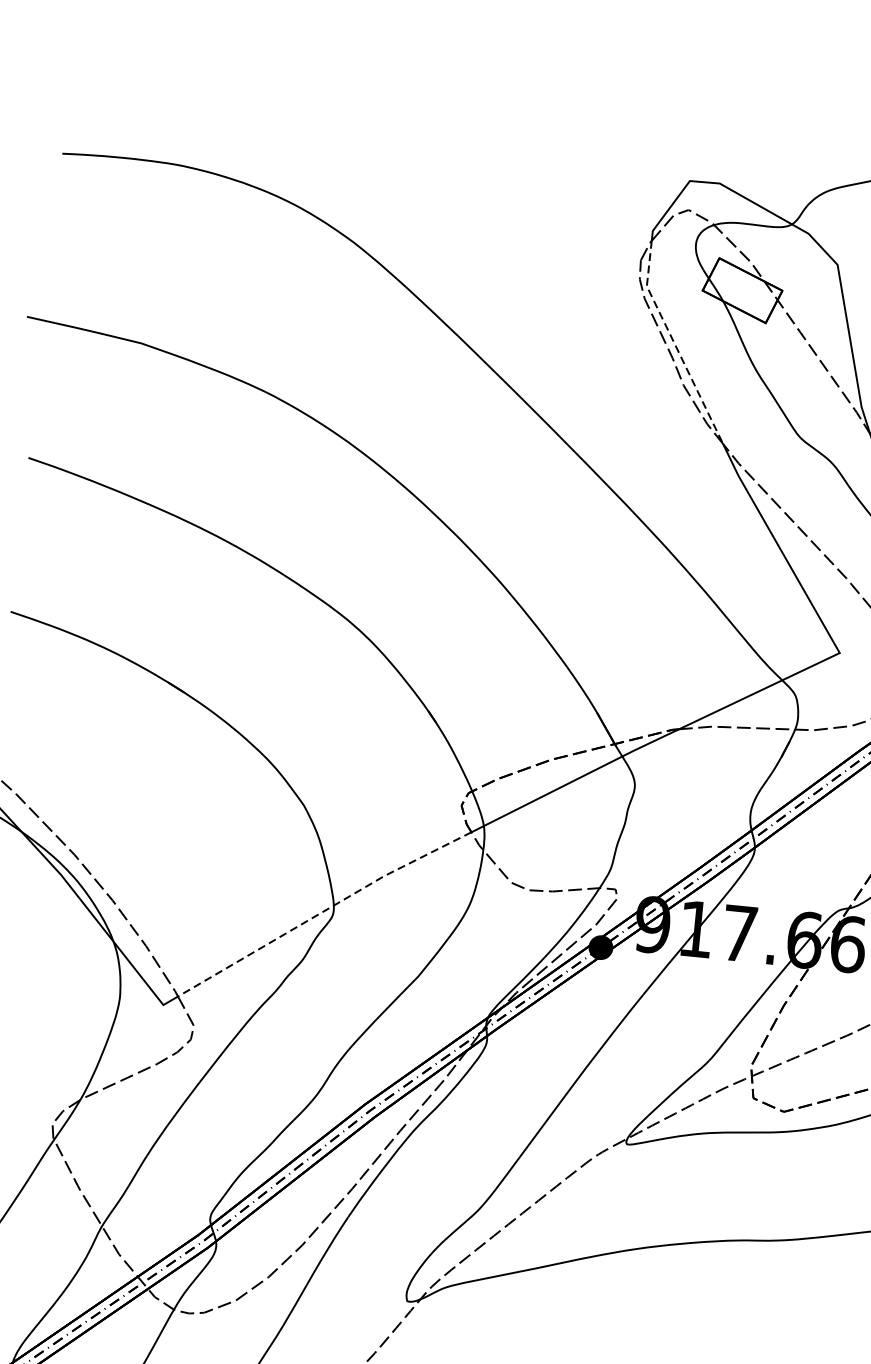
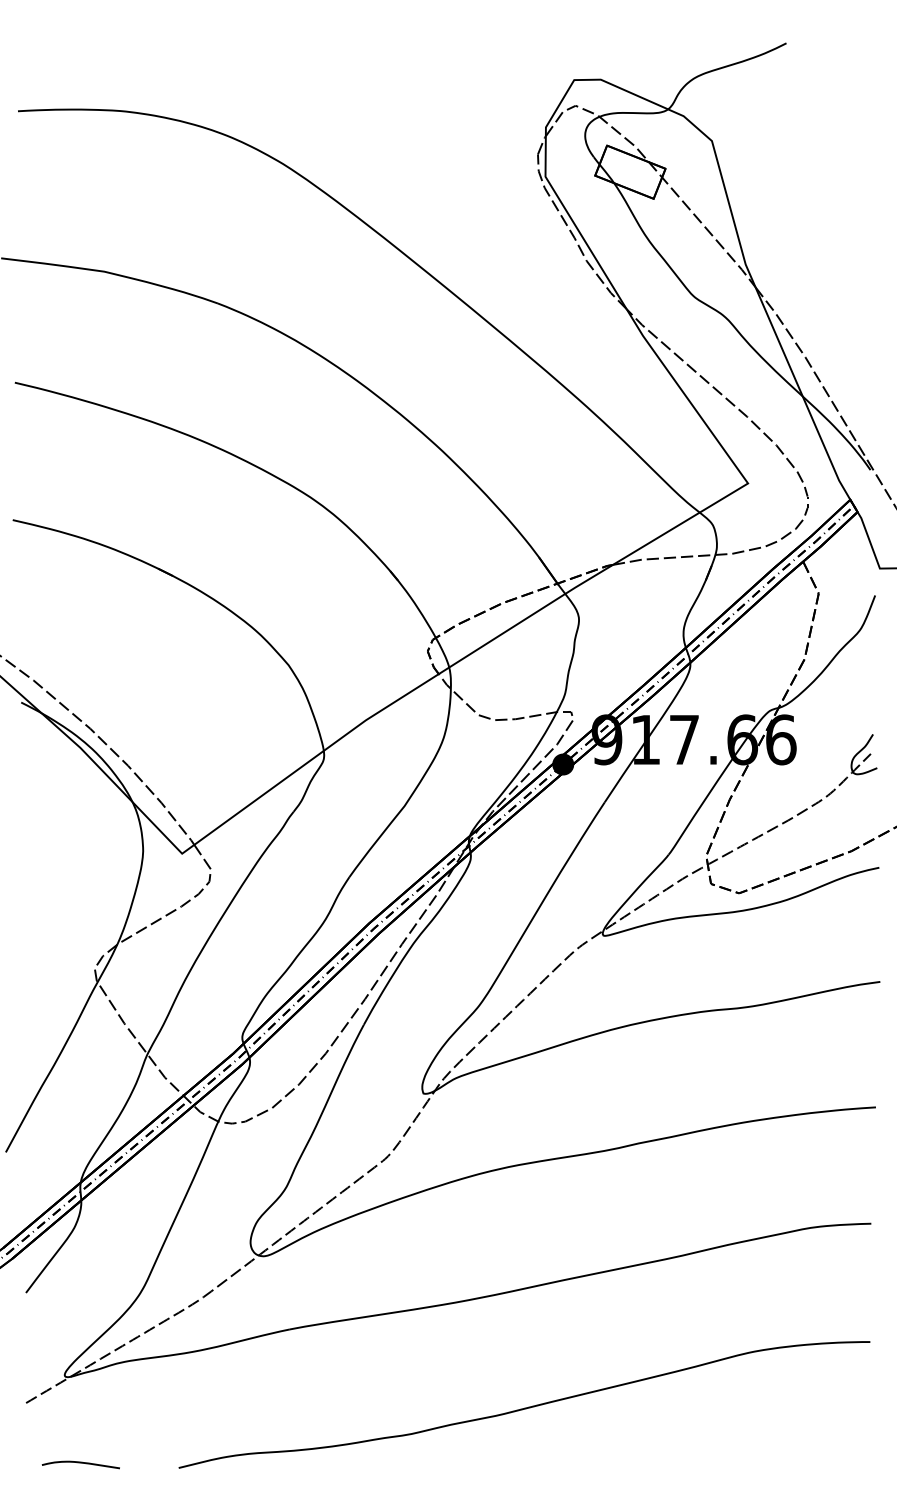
line: (675, 344) -> (575, 225), dashed -> solid
line: (323, 912) -> (315, 757), dashed -> solid

